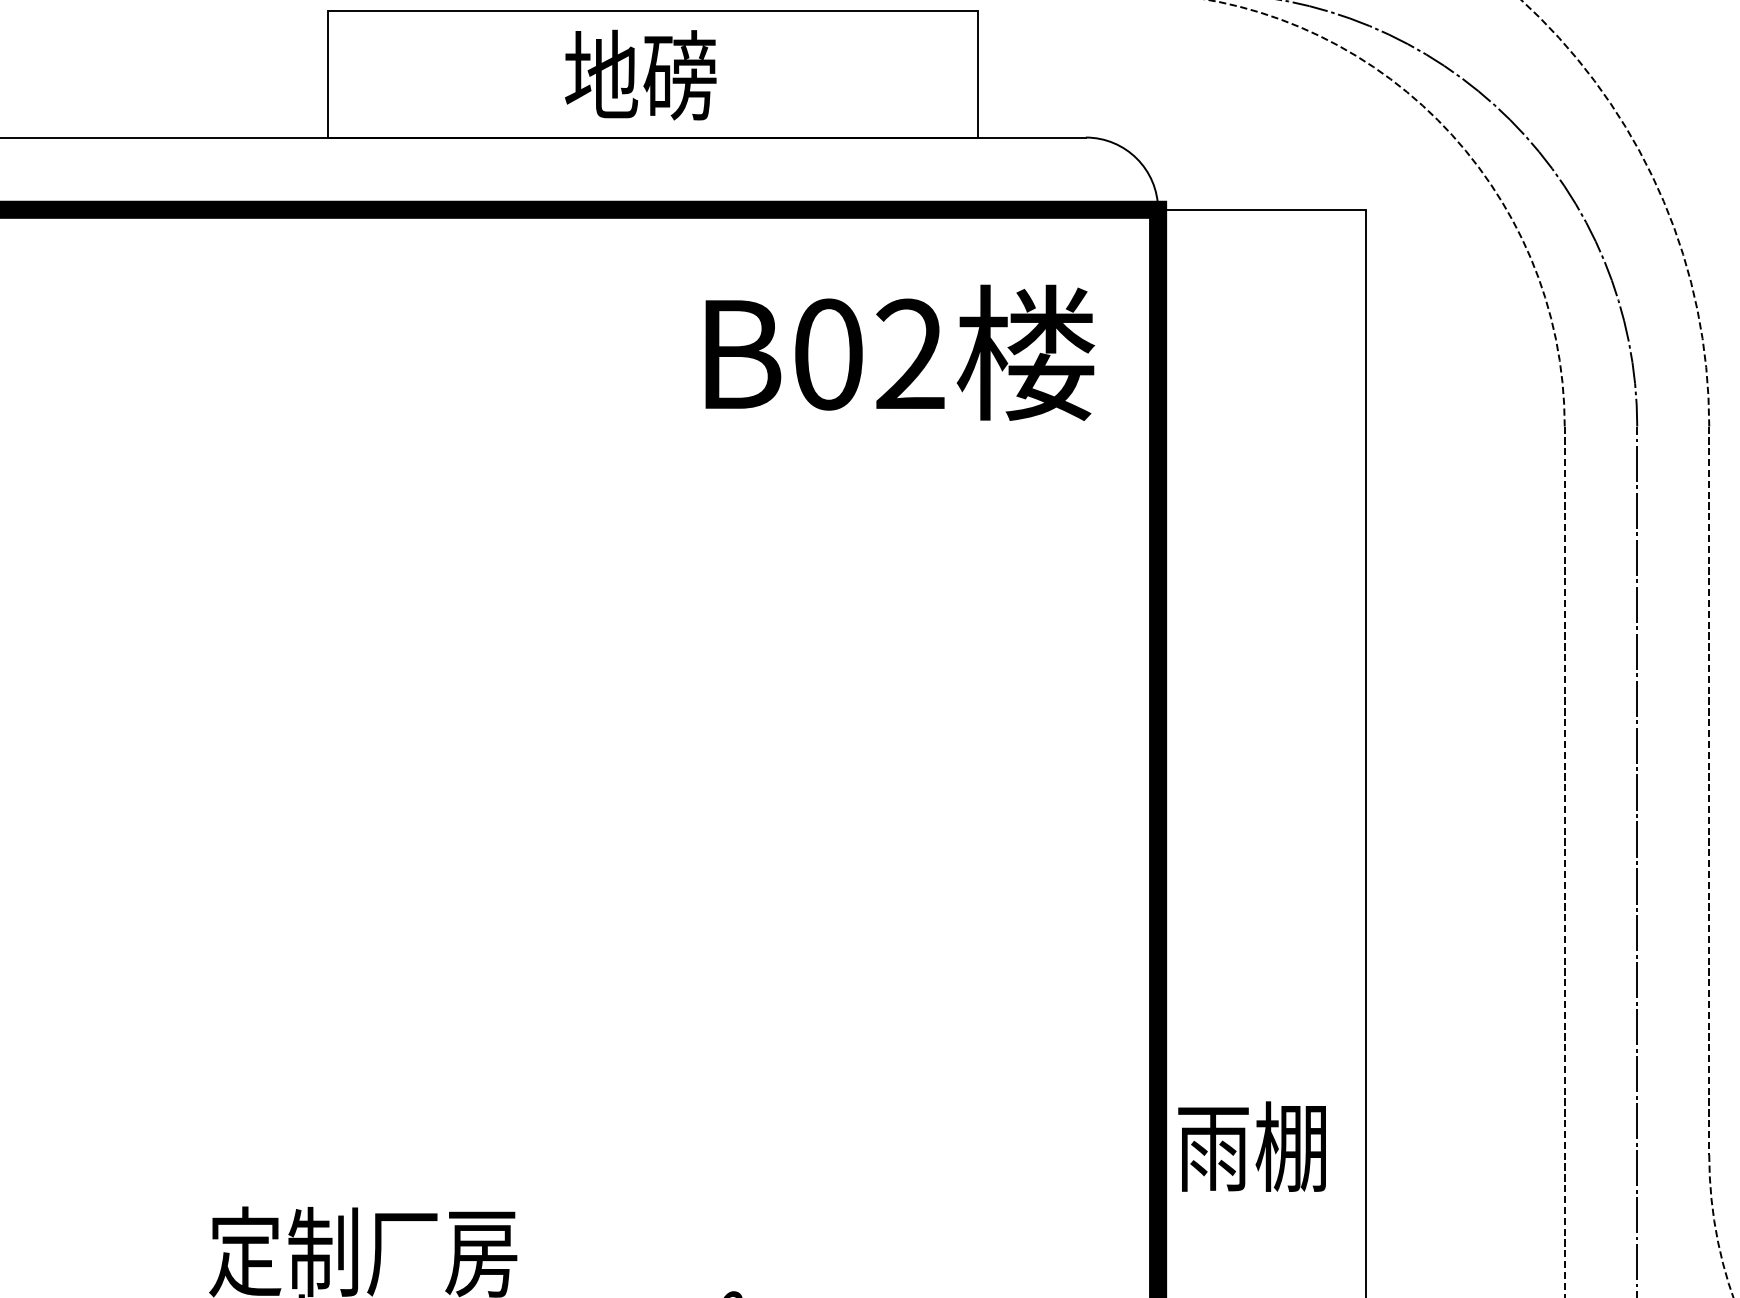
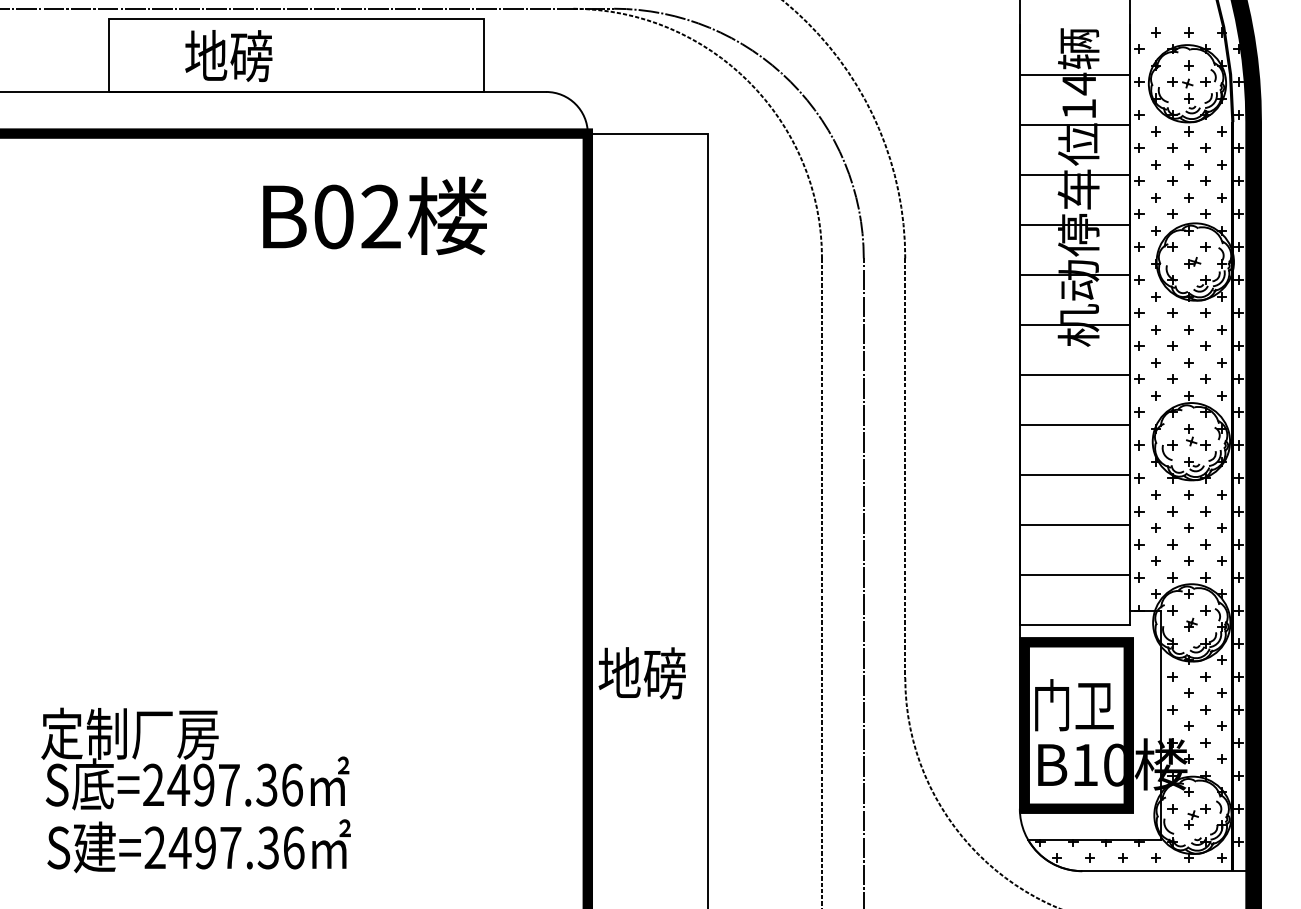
text: (640, 74) -> (228, 55), moved
text: (900, 351) -> (375, 215), moved
text: (1251, 1147) -> (641, 673), 雨棚 -> 地磅

